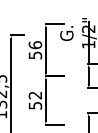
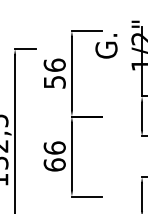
text: (35, 100) -> (54, 156), 52 -> 66

